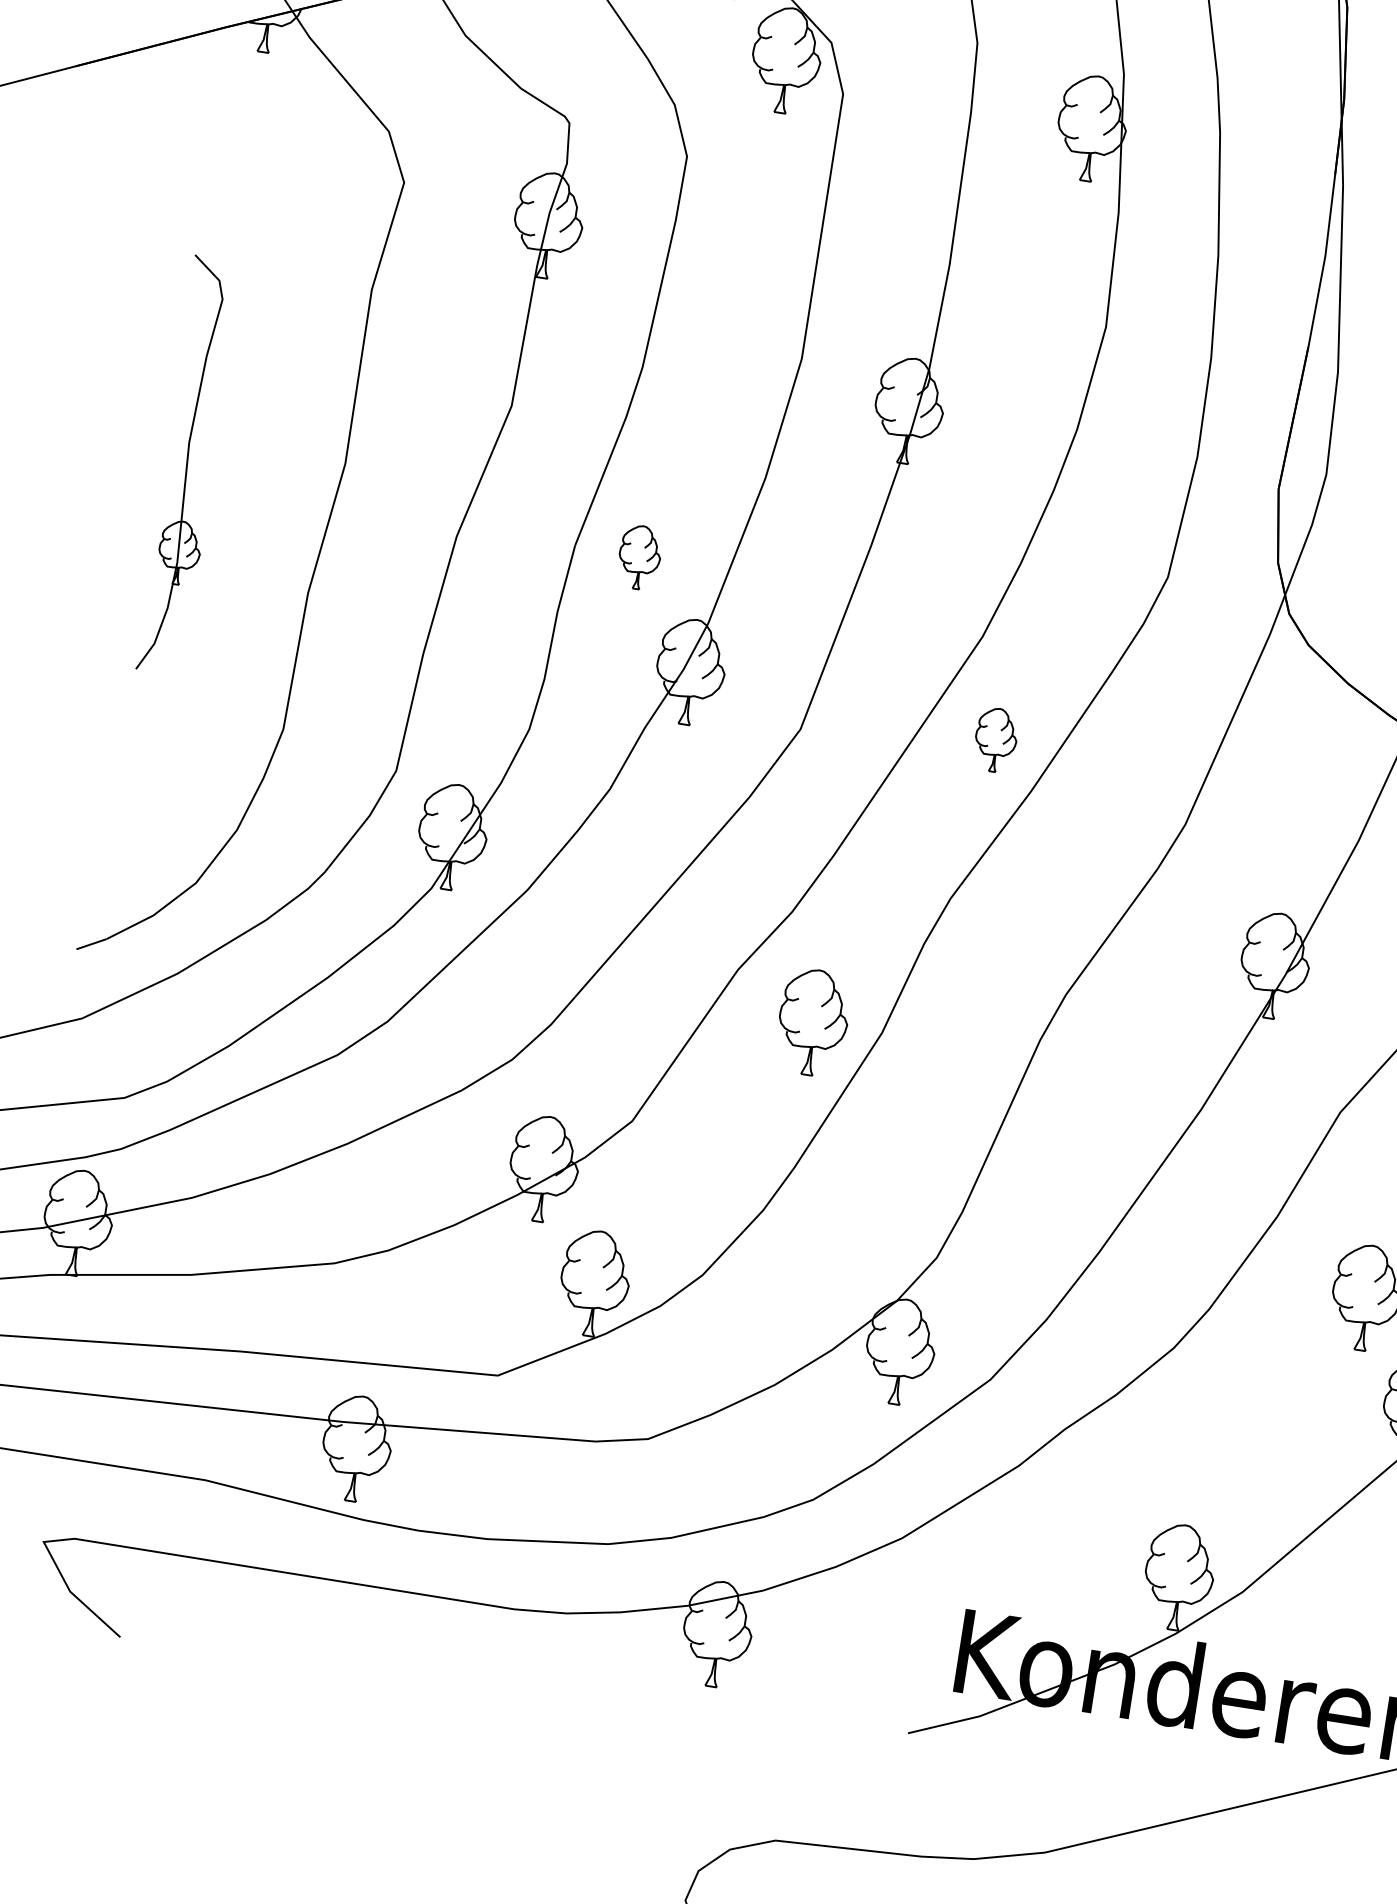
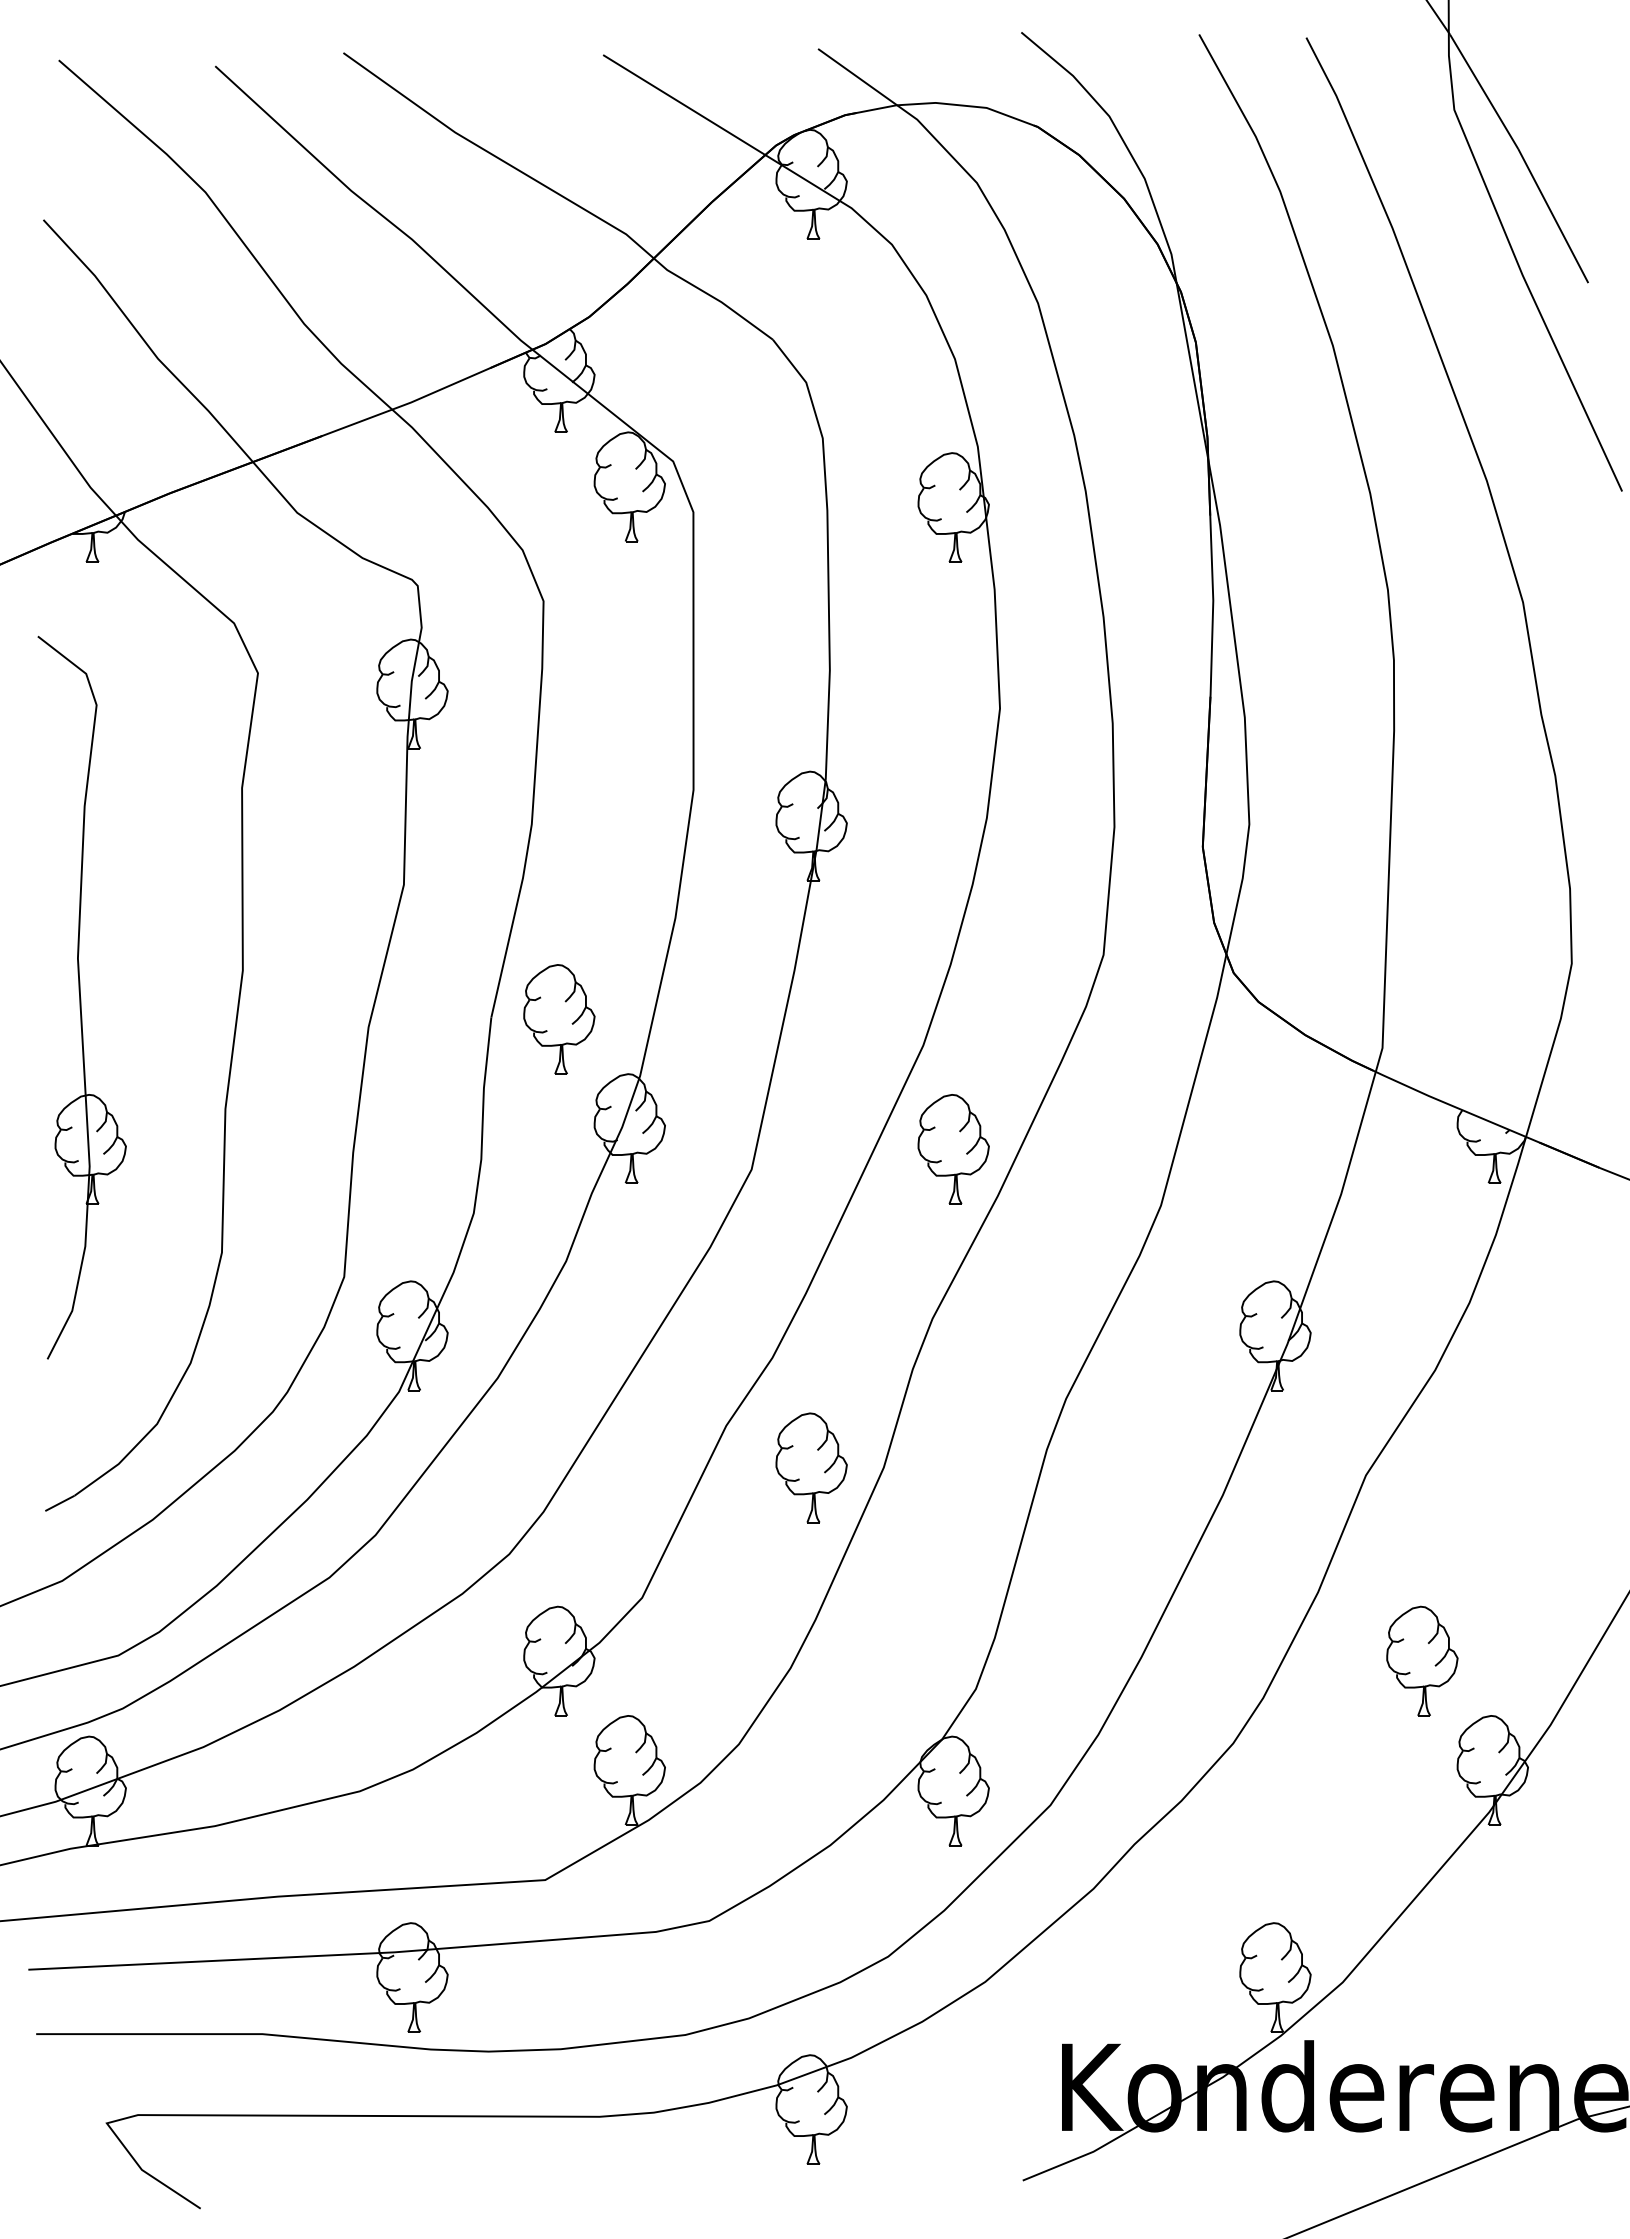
part: (187, 465) -> (81, 997), size x1.67
part: (639, 557) -> (559, 1019), size x1.67
part: (995, 740) -> (953, 1149), size x1.67

